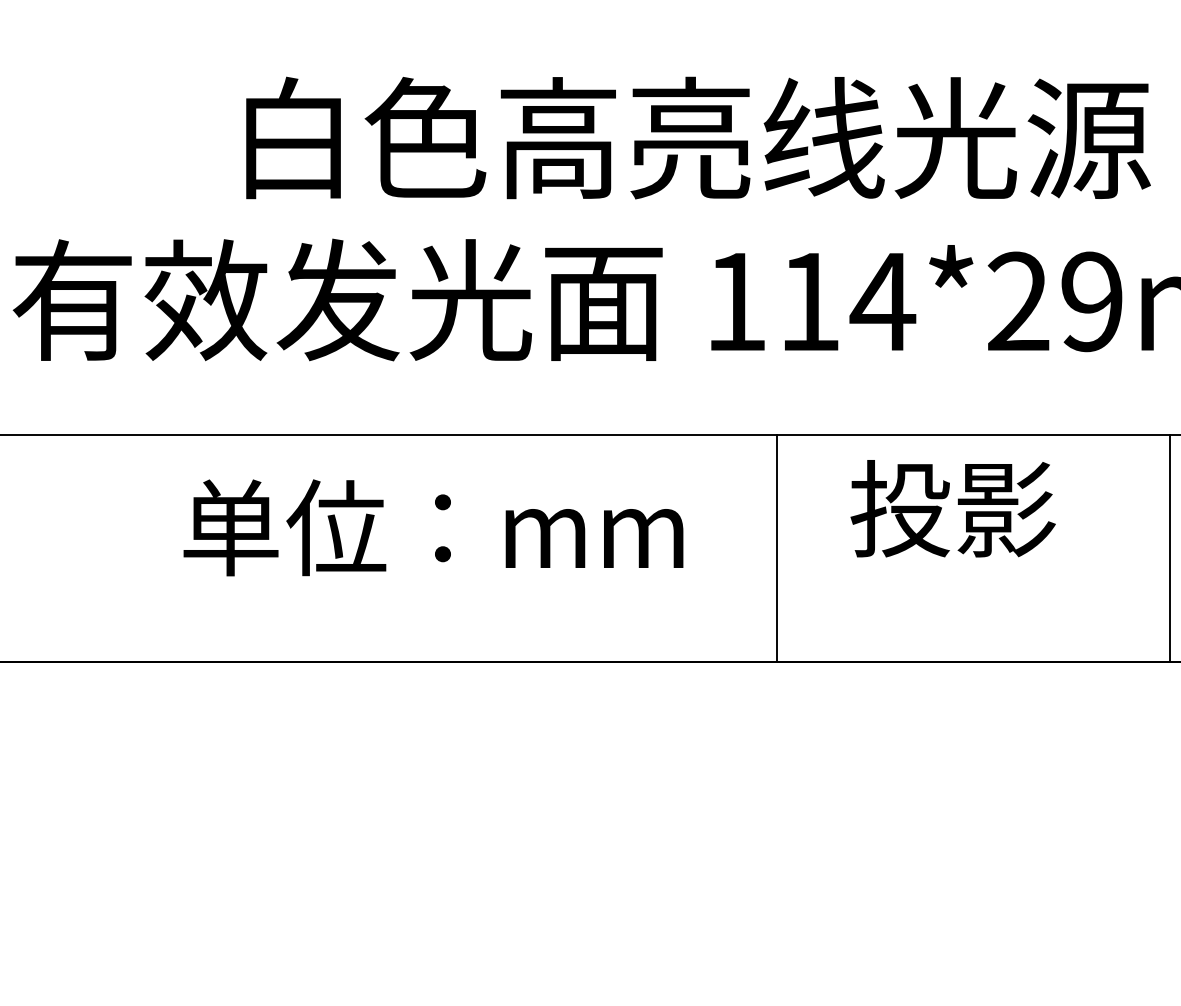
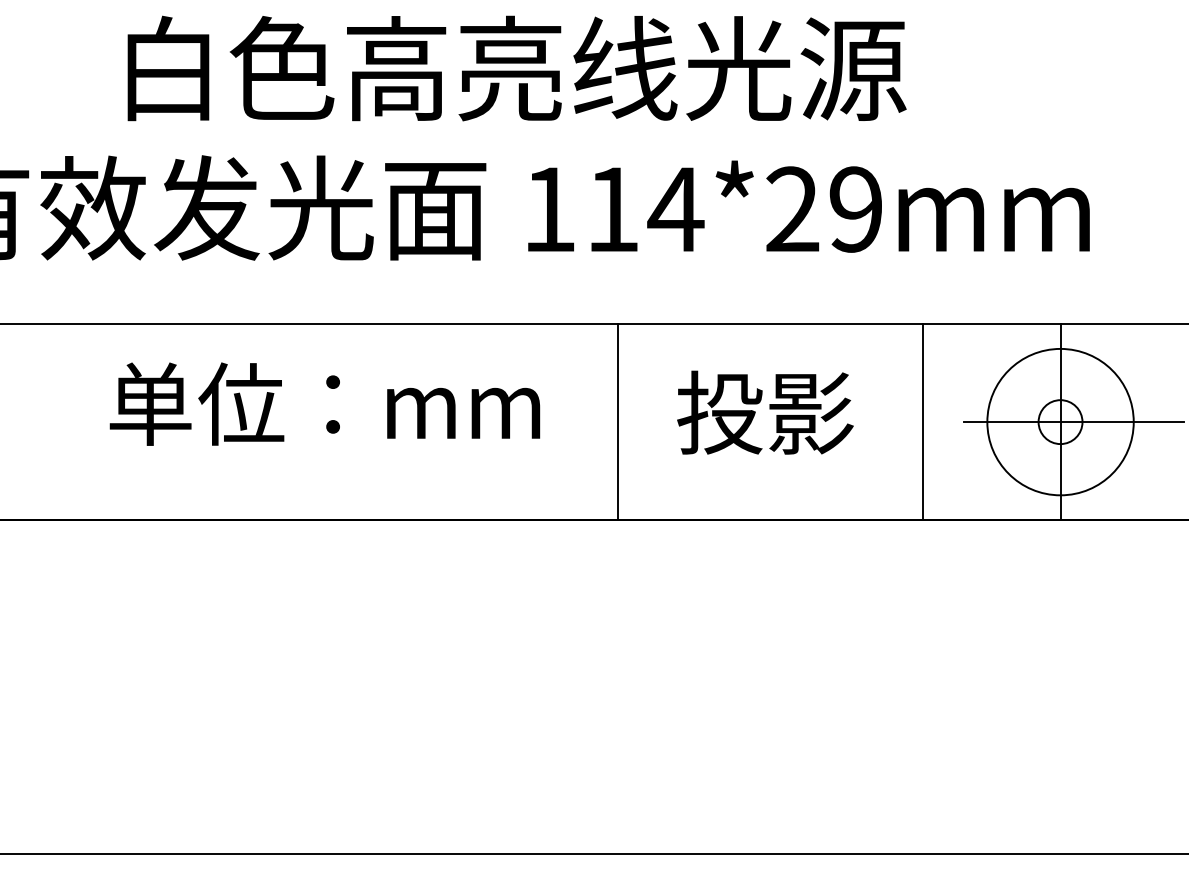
text: (953, 508) -> (765, 412), moved
text: (432, 527) -> (324, 403), moved
line: (776, 547) -> (617, 421), moved

